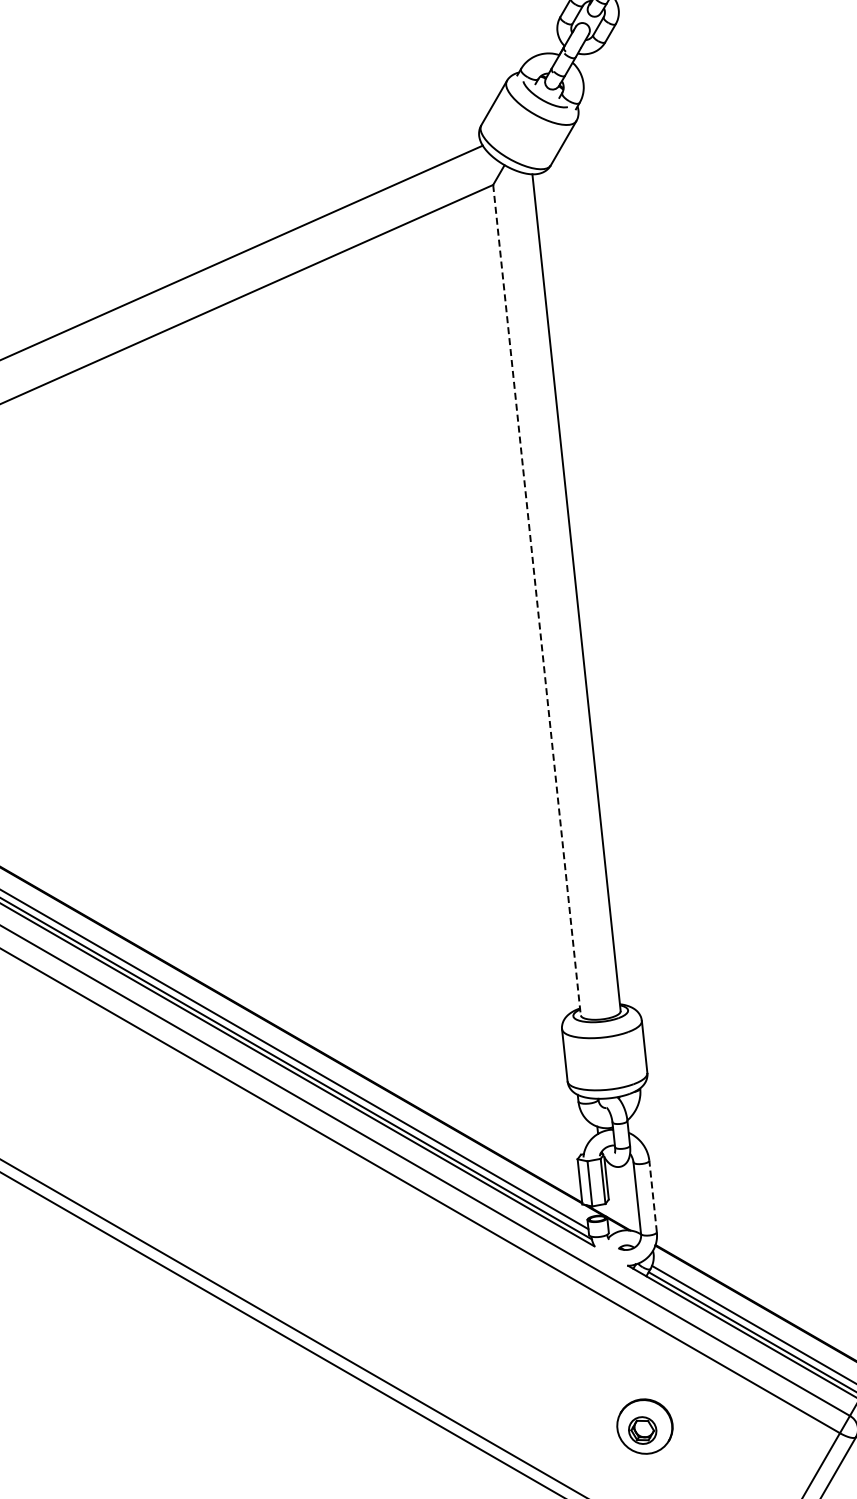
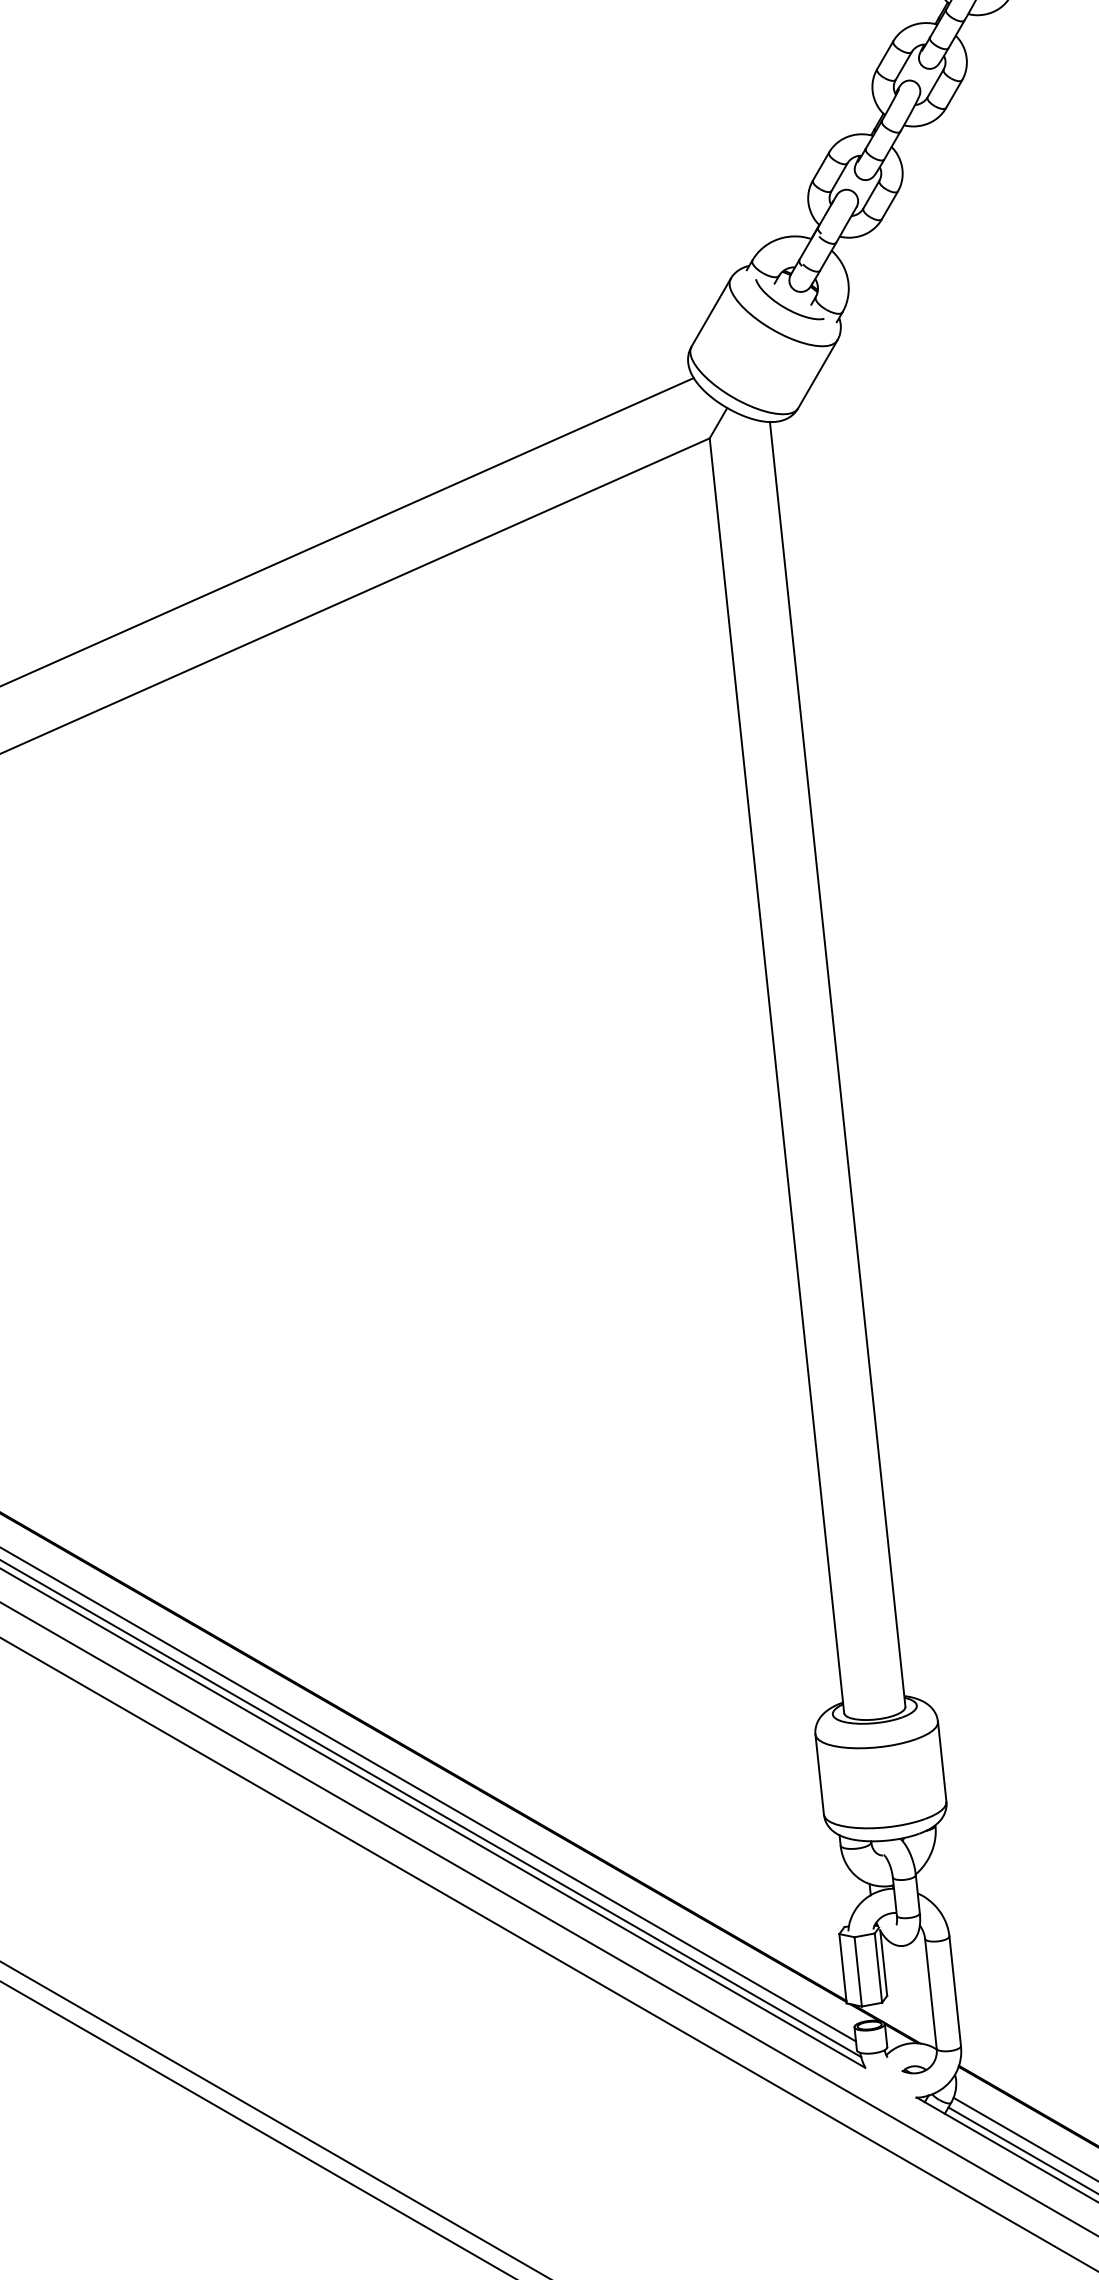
line: (536, 600) -> (776, 1076), dashed -> solid
line: (653, 1196) -> (955, 1991), dashed -> solid

